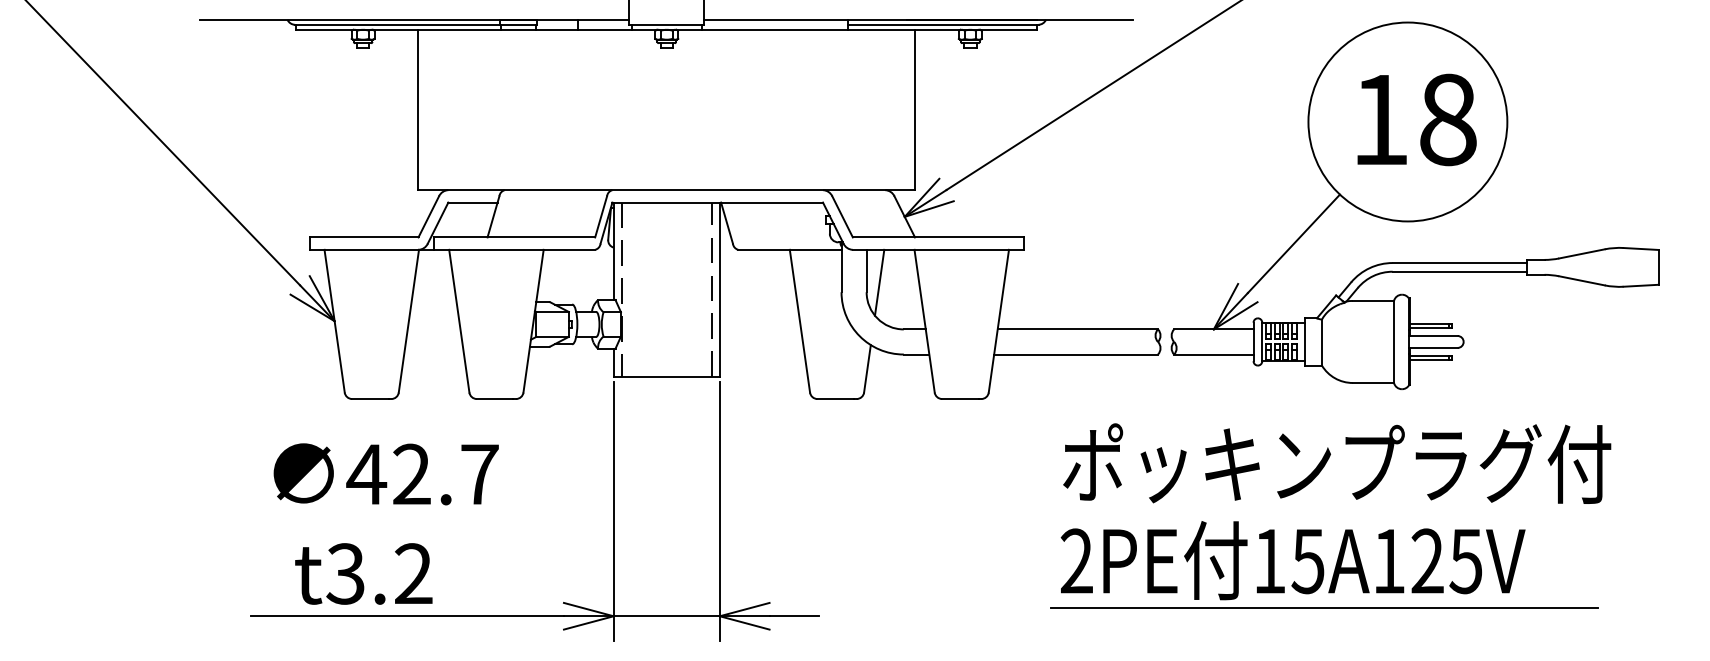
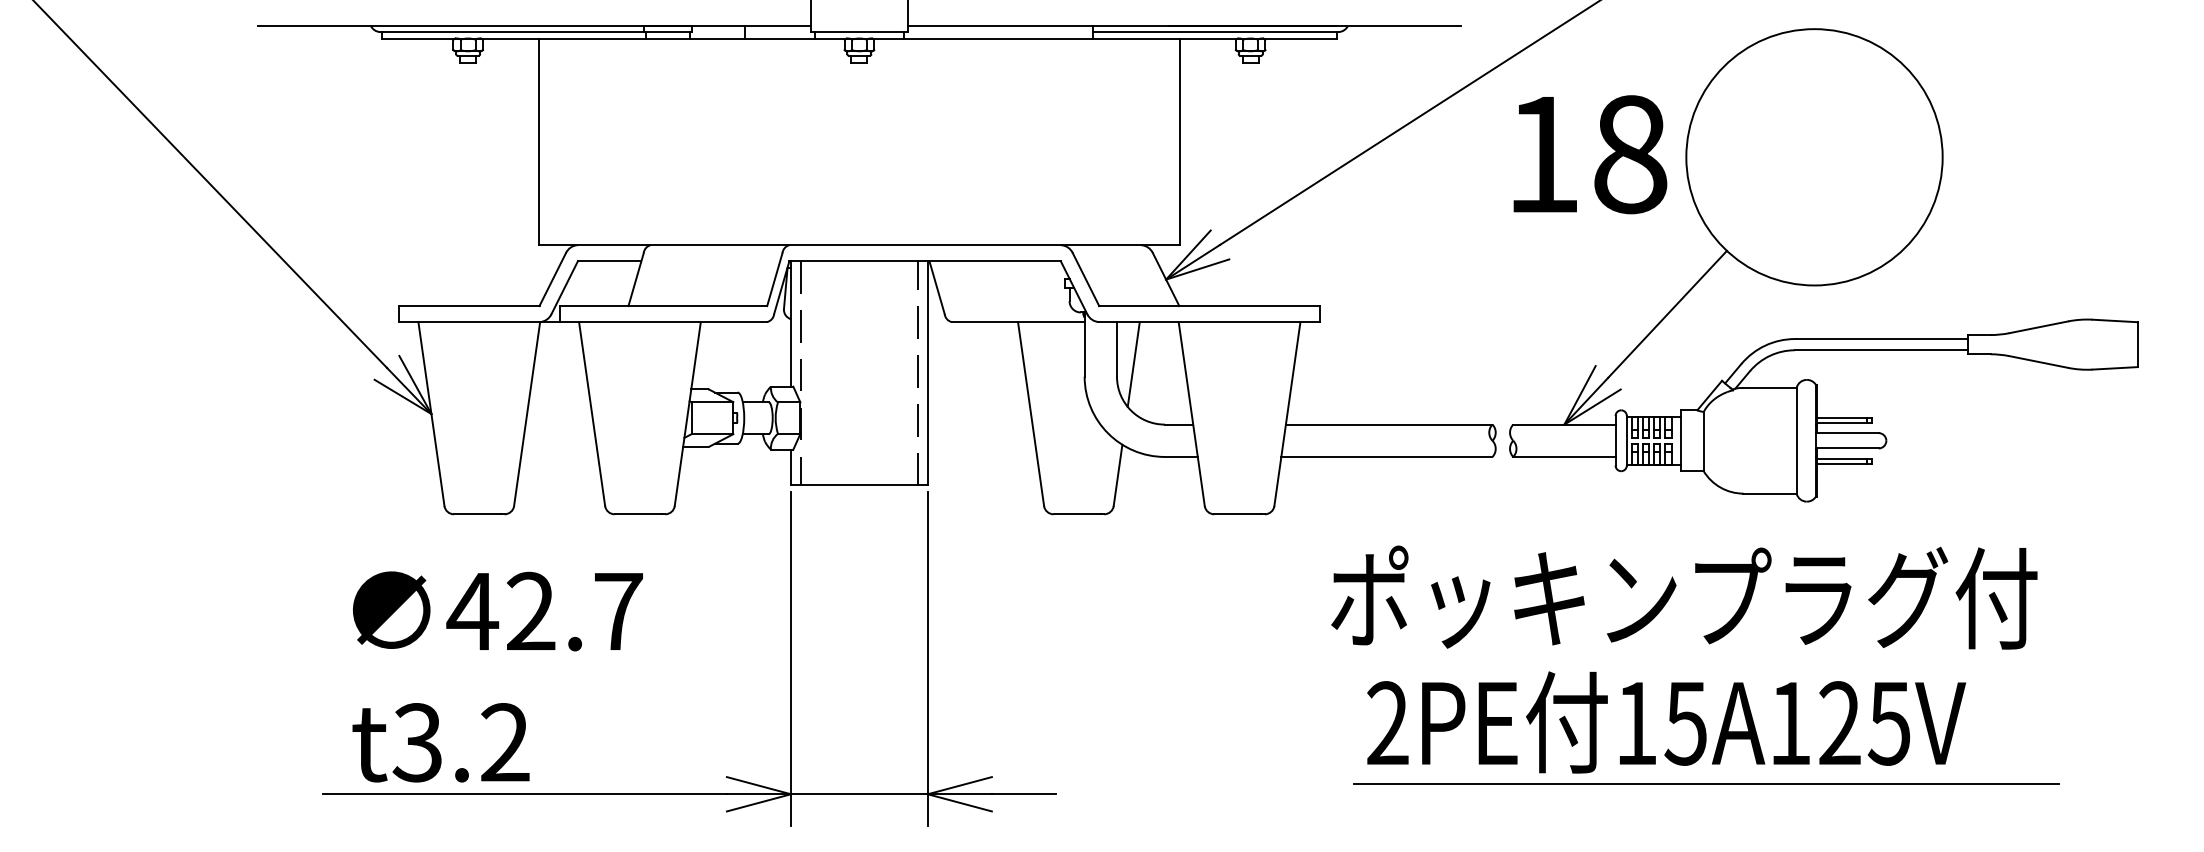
text: (1417, 119) -> (1590, 154), moved
text: (1337, 463) -> (1684, 597), moved
text: (363, 573) -> (440, 742), moved

